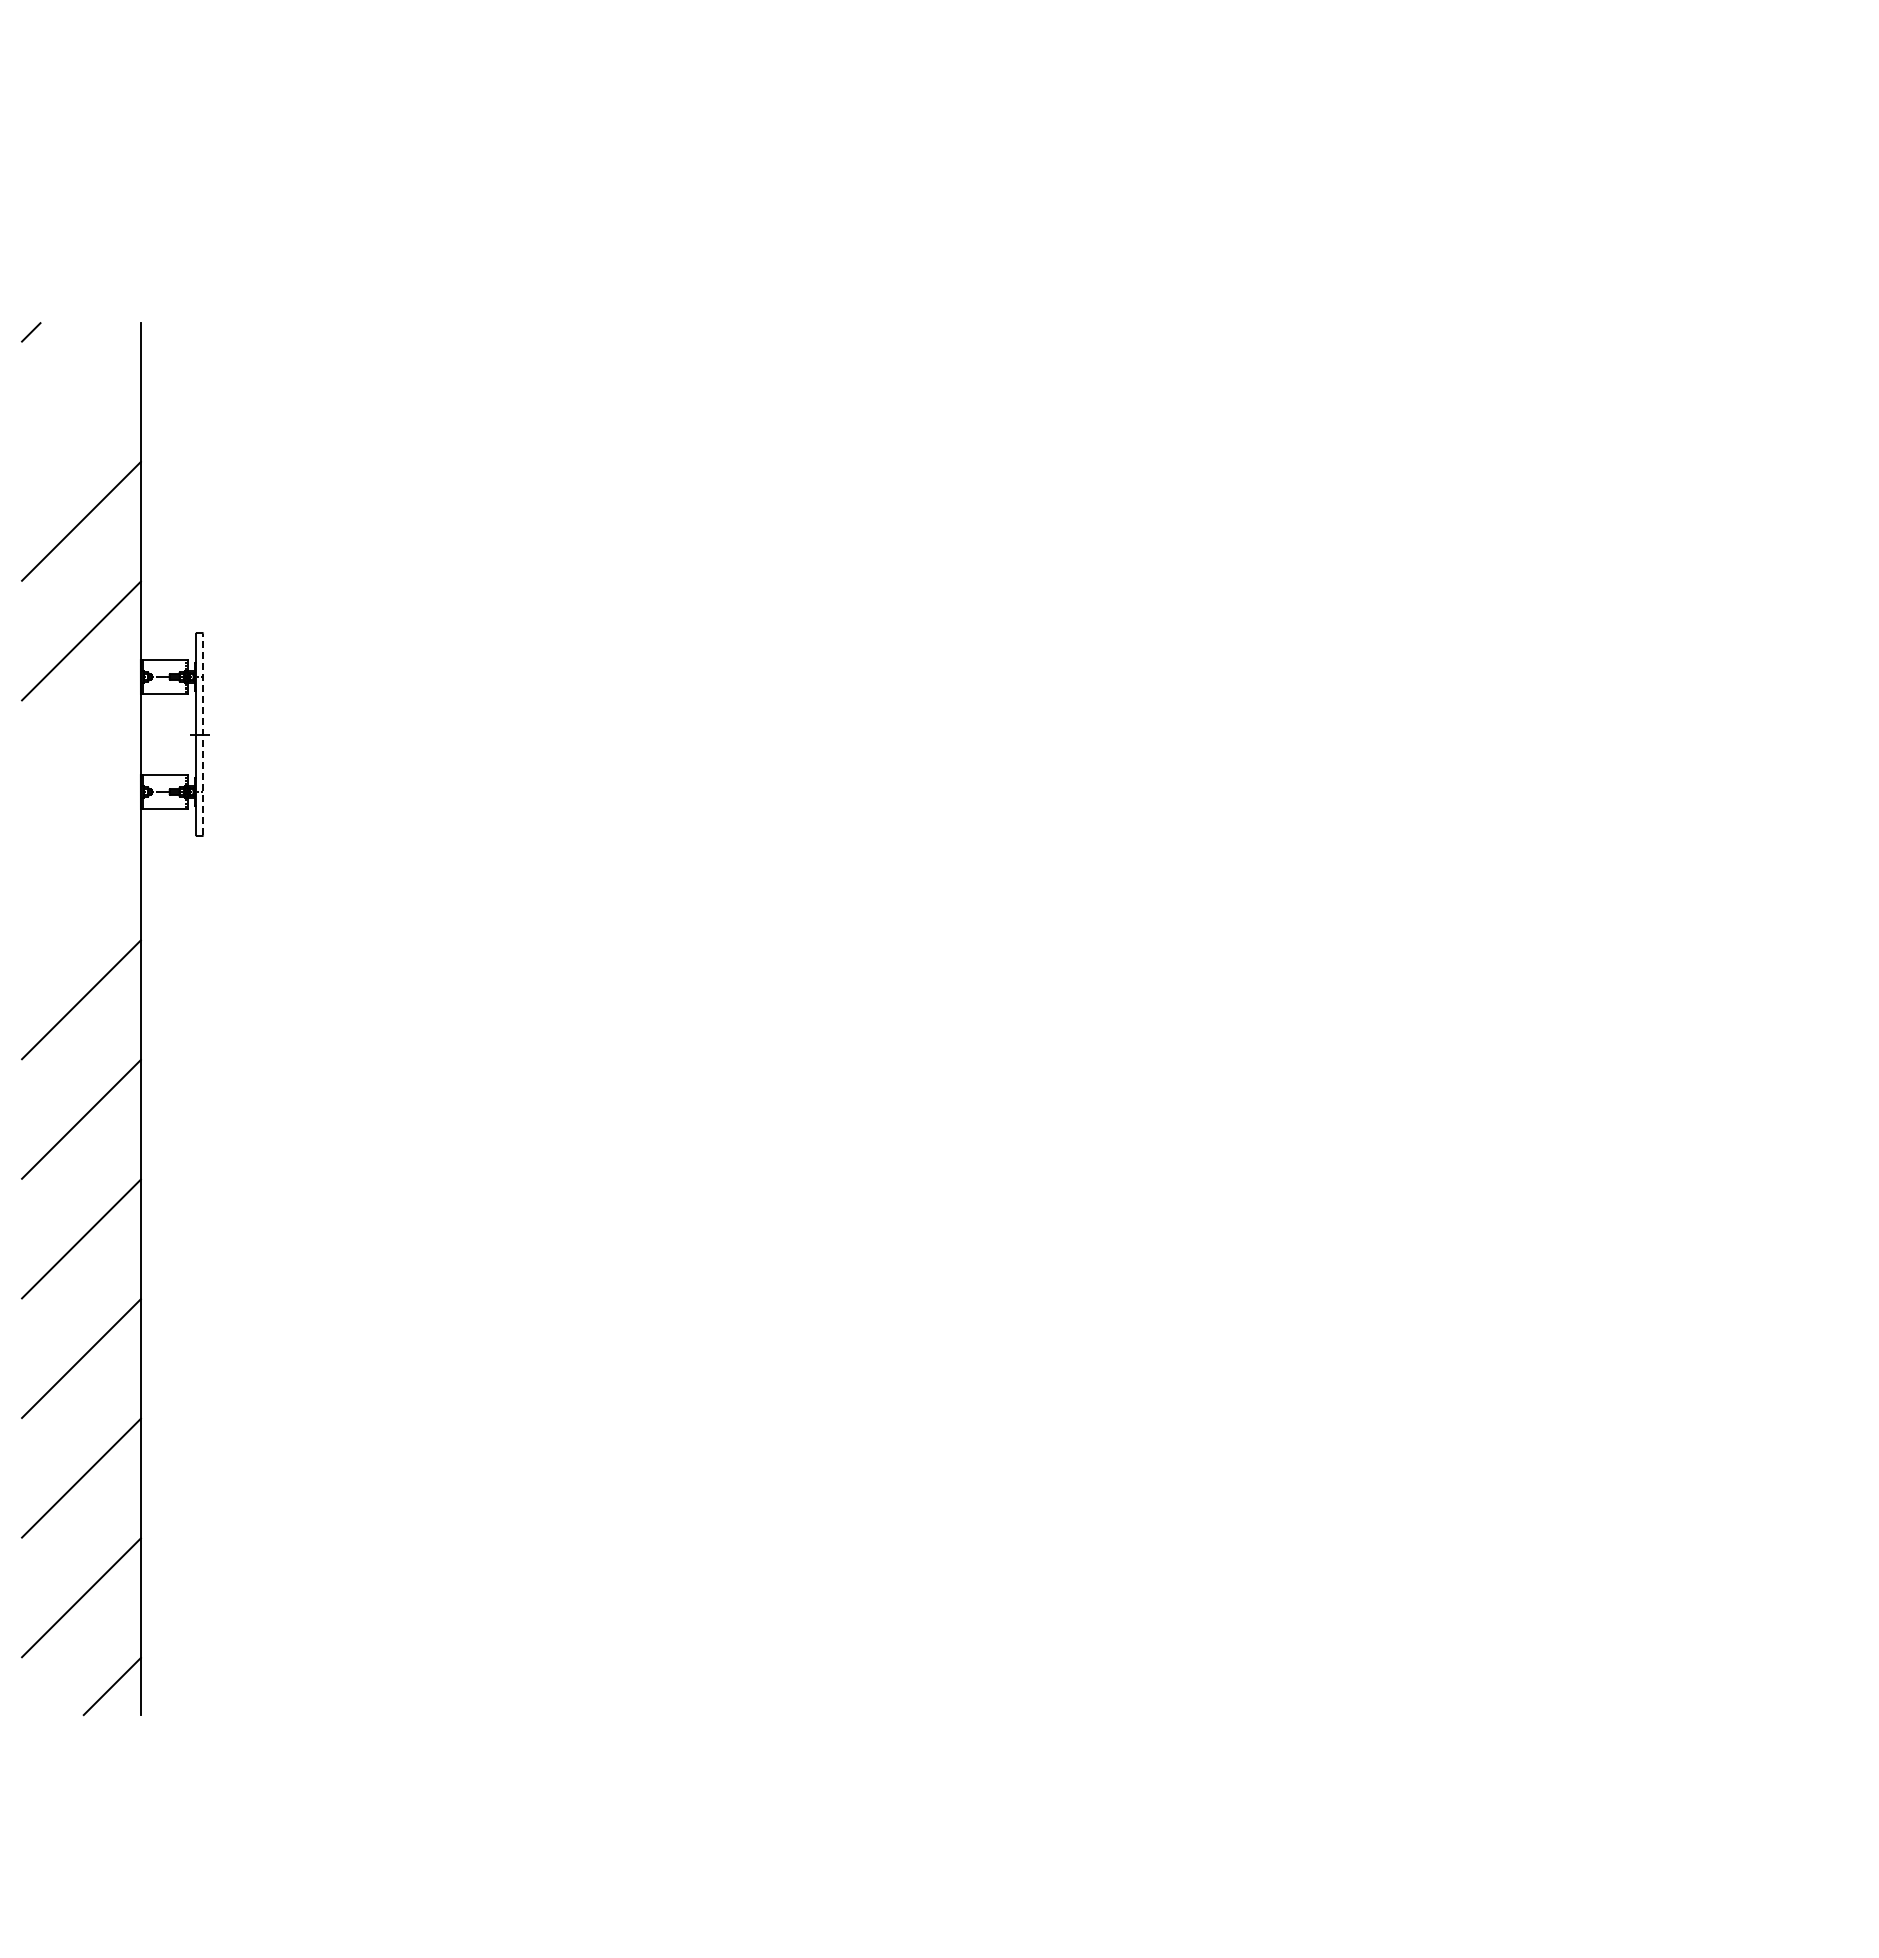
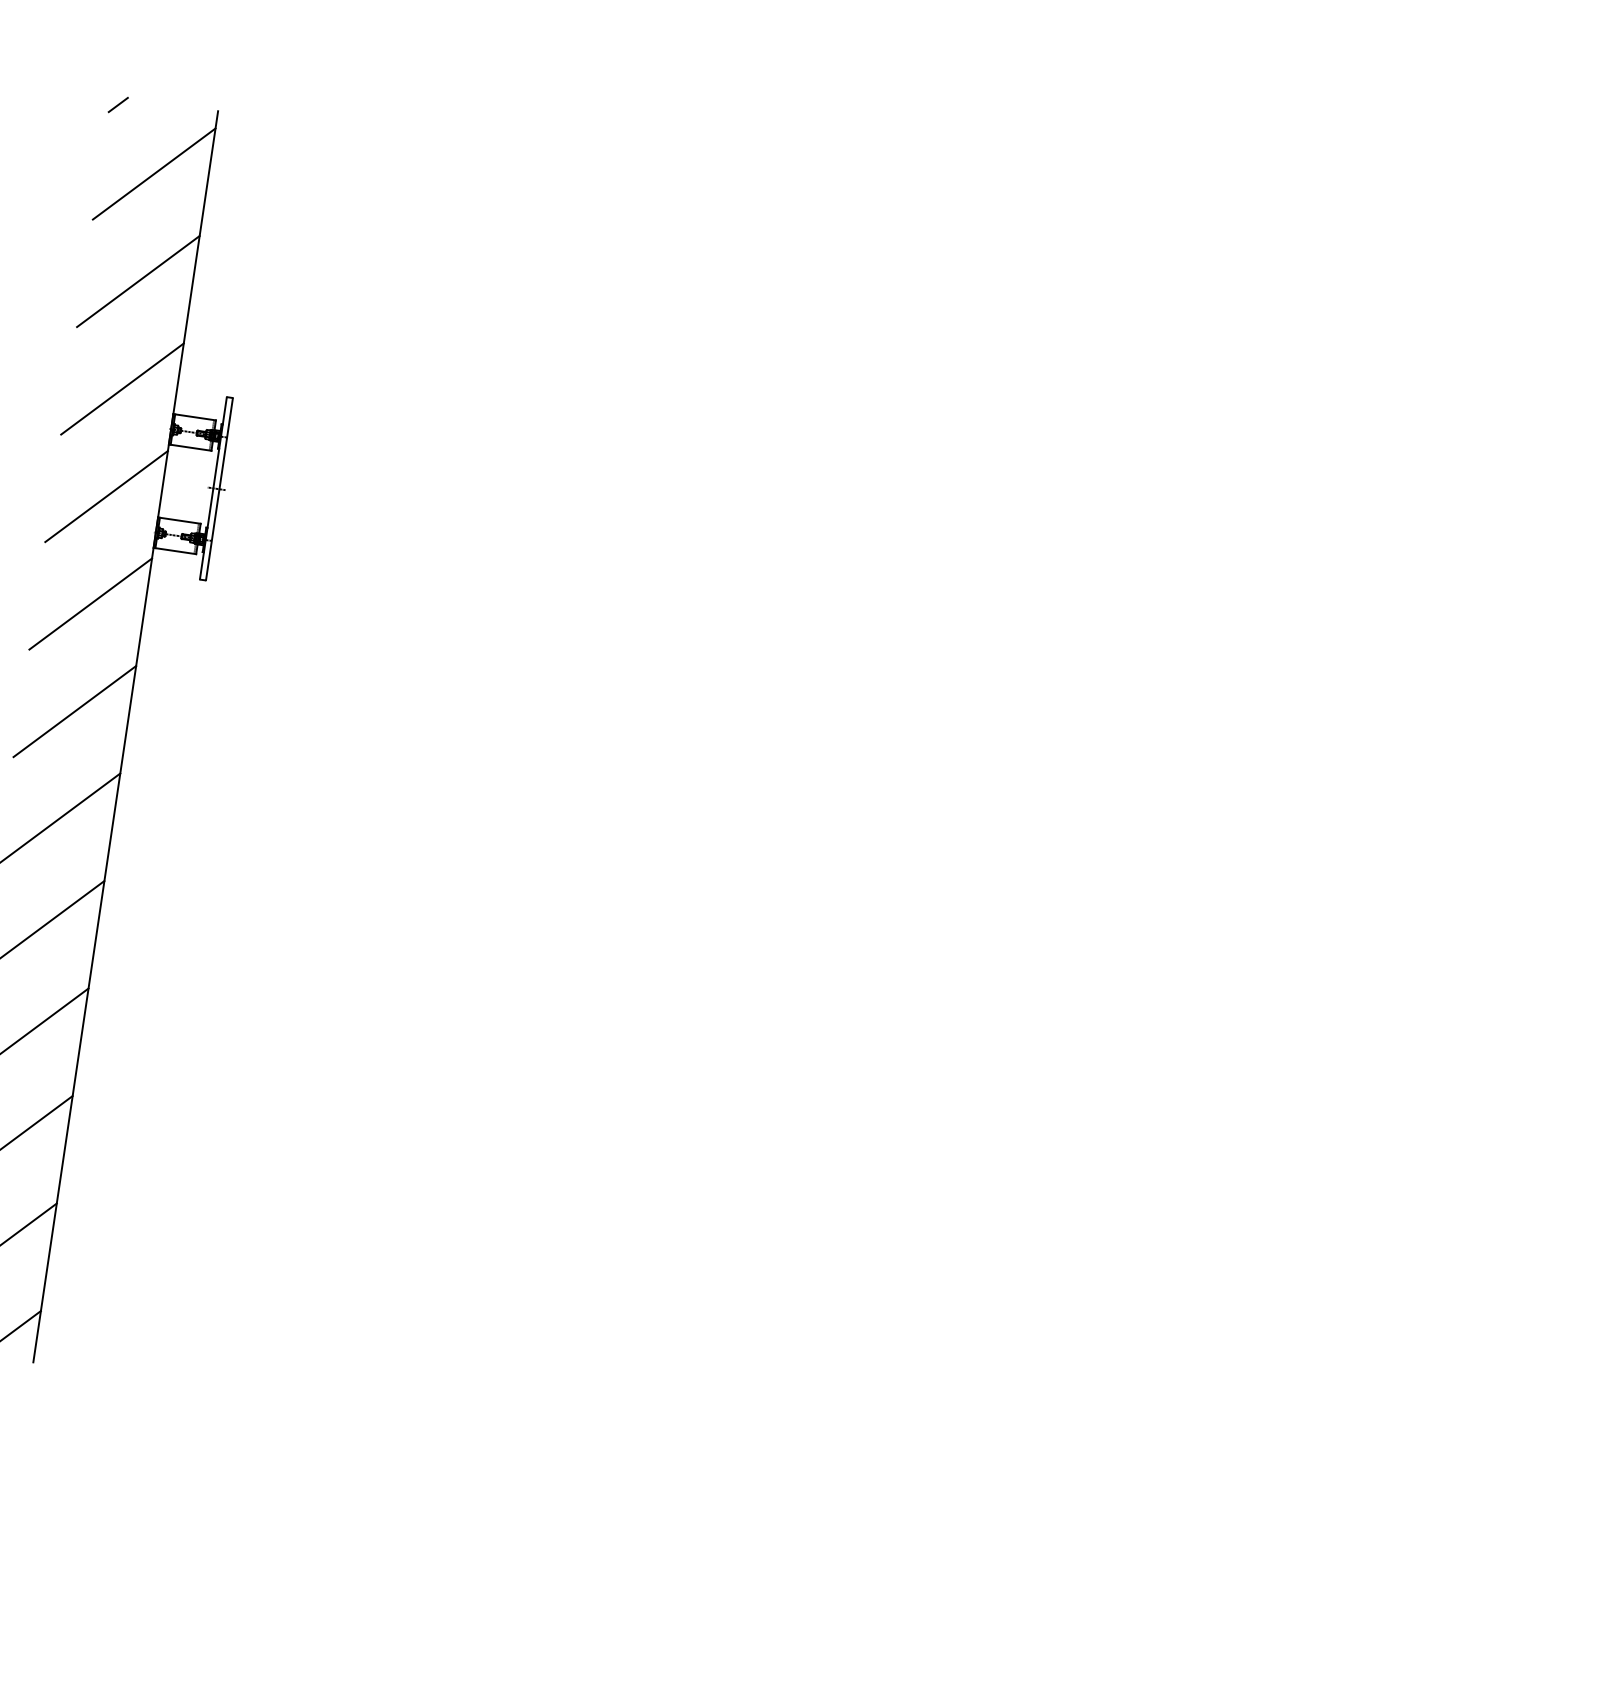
line: (81, 401) -> (154, 173), added
line: (203, 734) -> (219, 489), dashed -> solid
line: (81, 760) -> (106, 496), added
line: (81, 879) -> (90, 603), added

